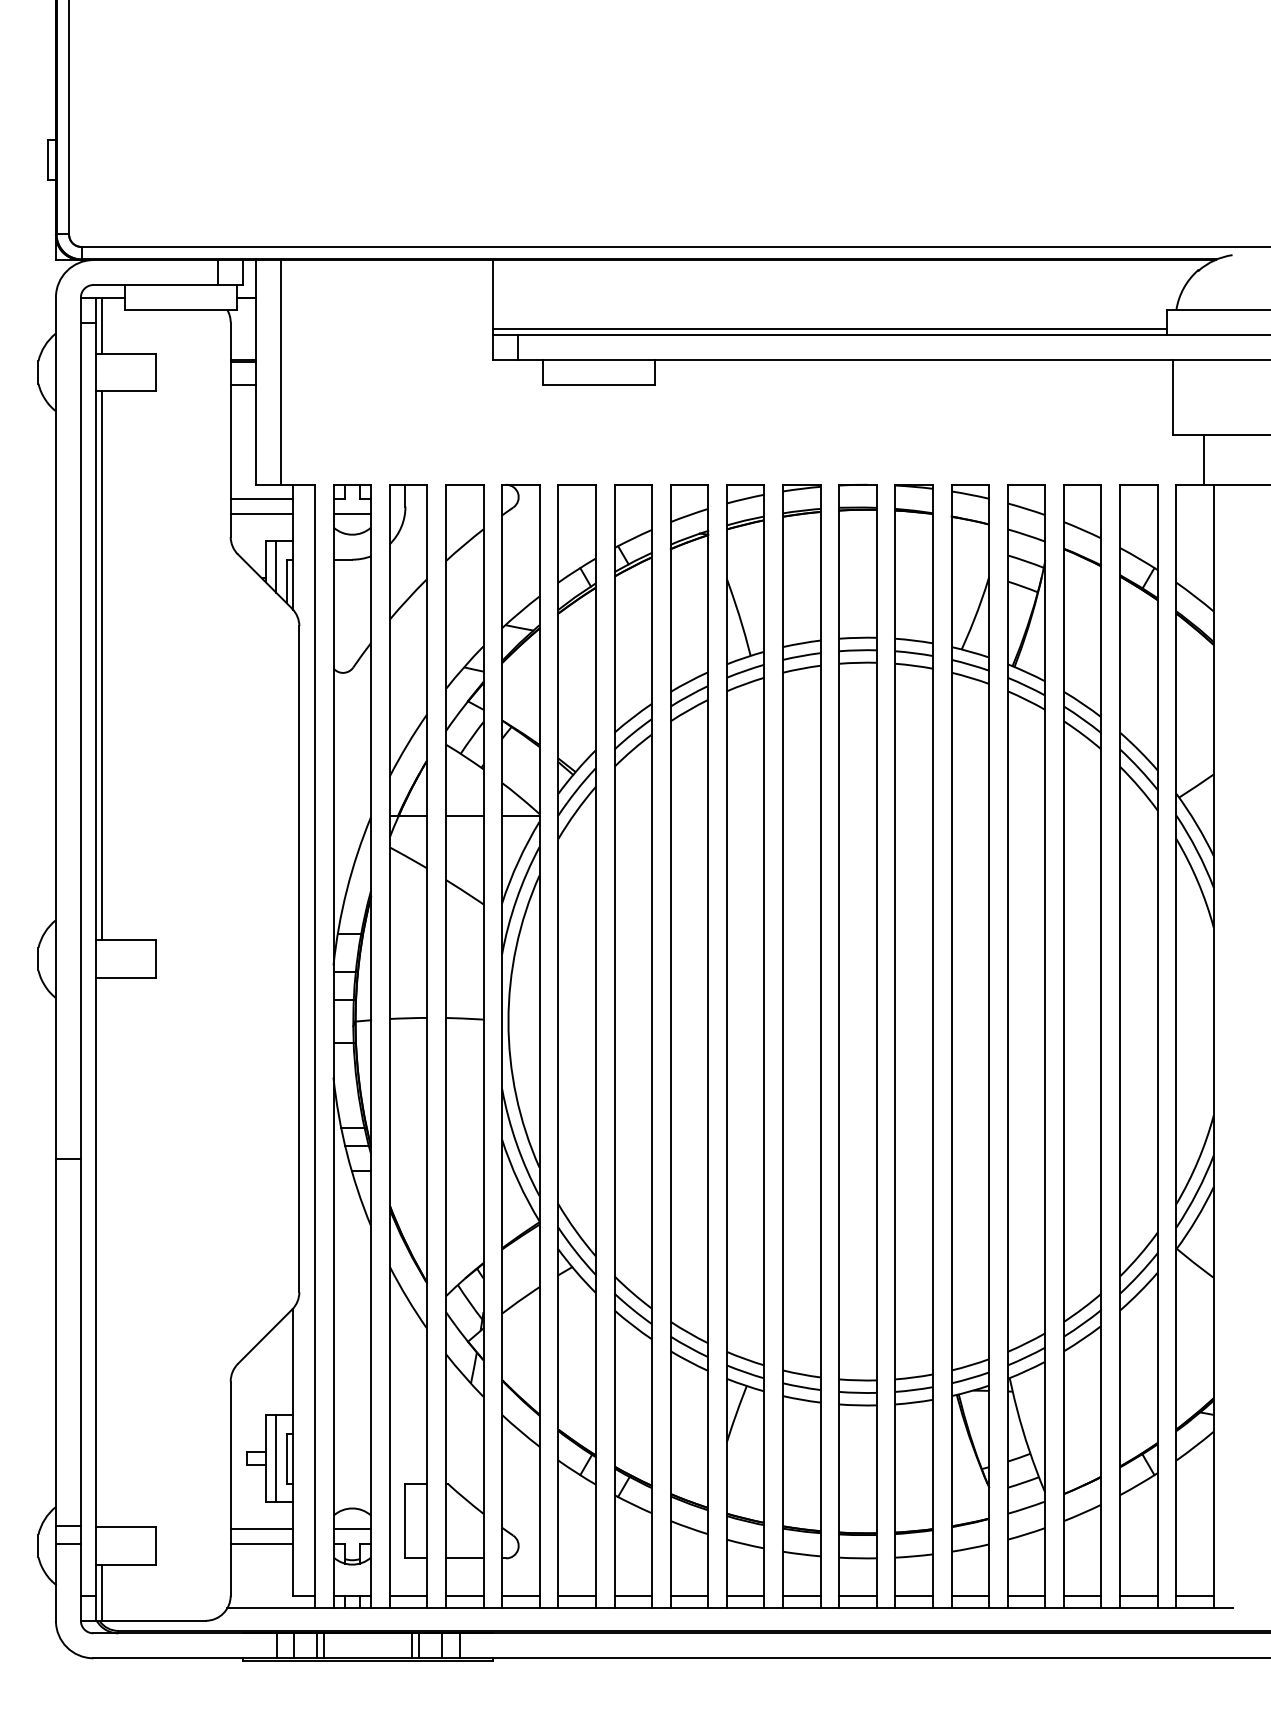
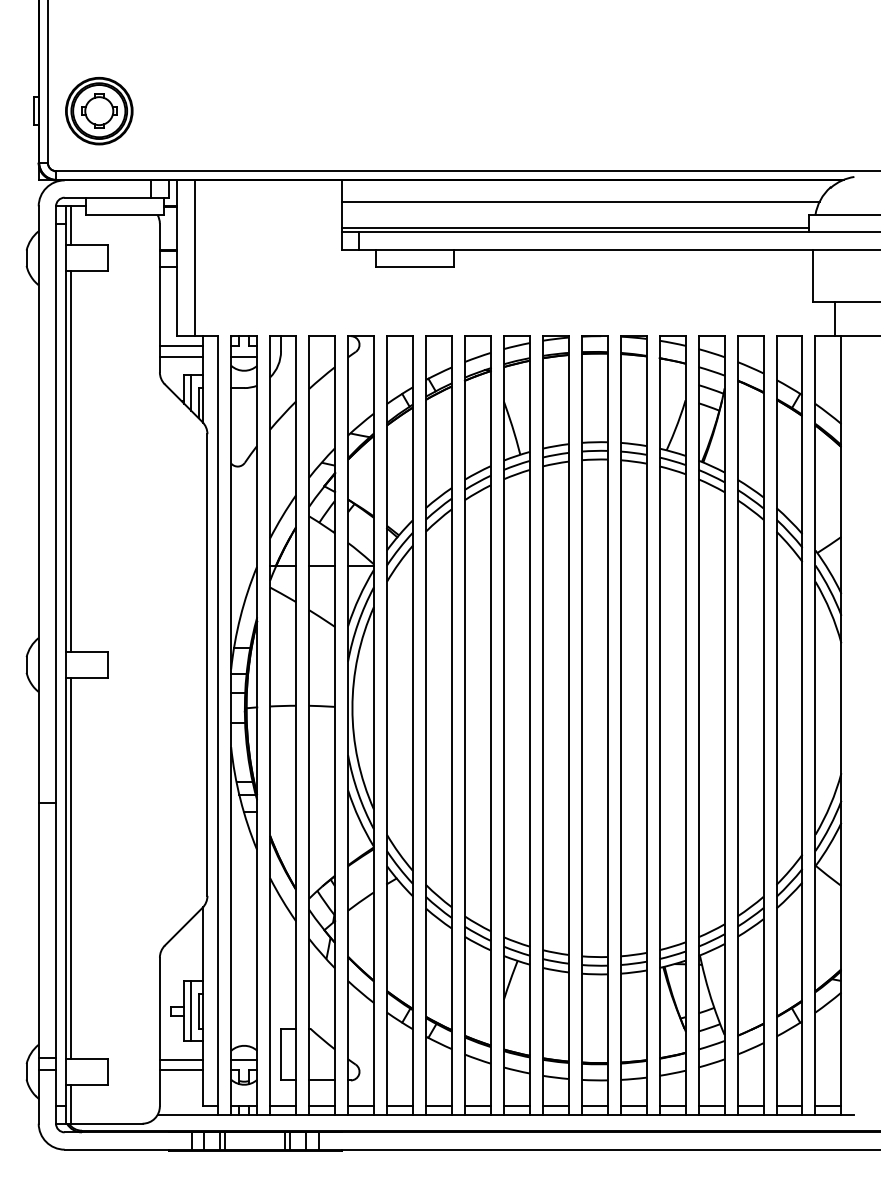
part: (143, 160) -> (99, 111), added
line: (837, 291) -> (580, 202), added
line: (101, 1252) -> (70, 868), added

